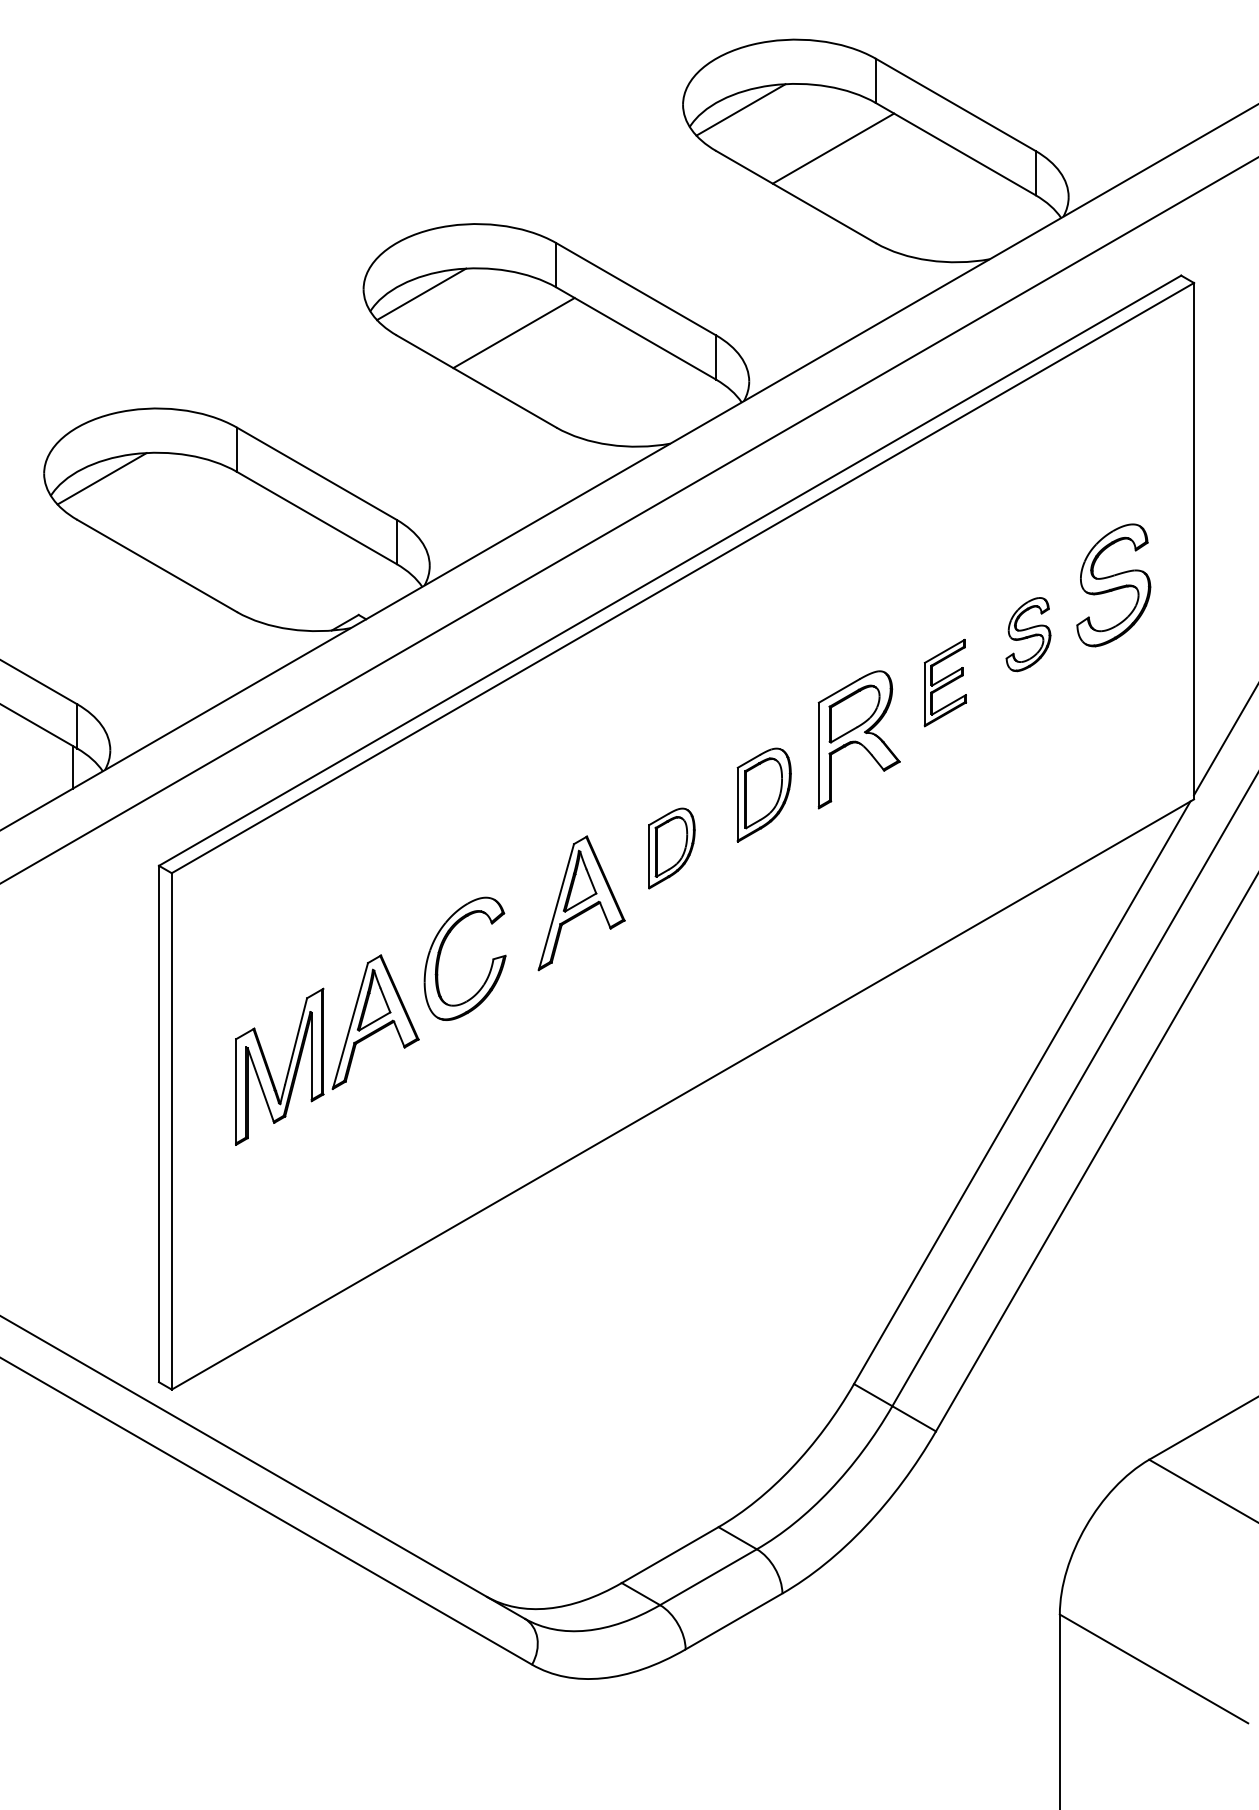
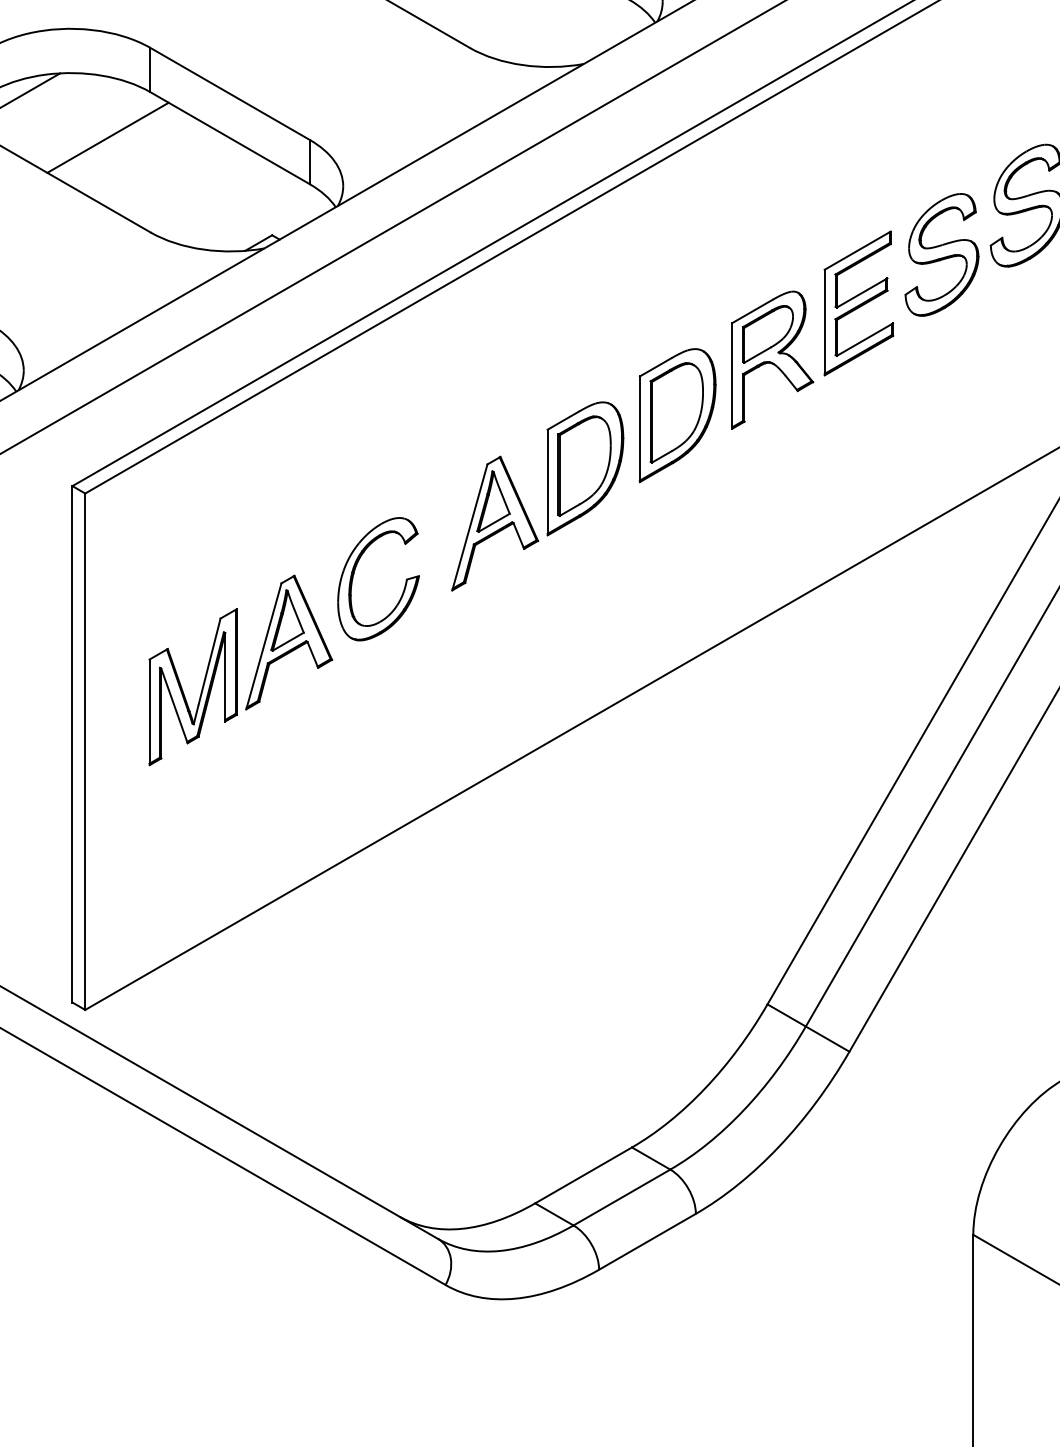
line: (194, 517) -> (107, 137), added
part: (1028, 634) -> (941, 254), size x1.67
part: (945, 682) -> (858, 302), size x1.67
part: (764, 794) -> (677, 414), size x1.43
part: (671, 848) -> (584, 468), size x1.67

